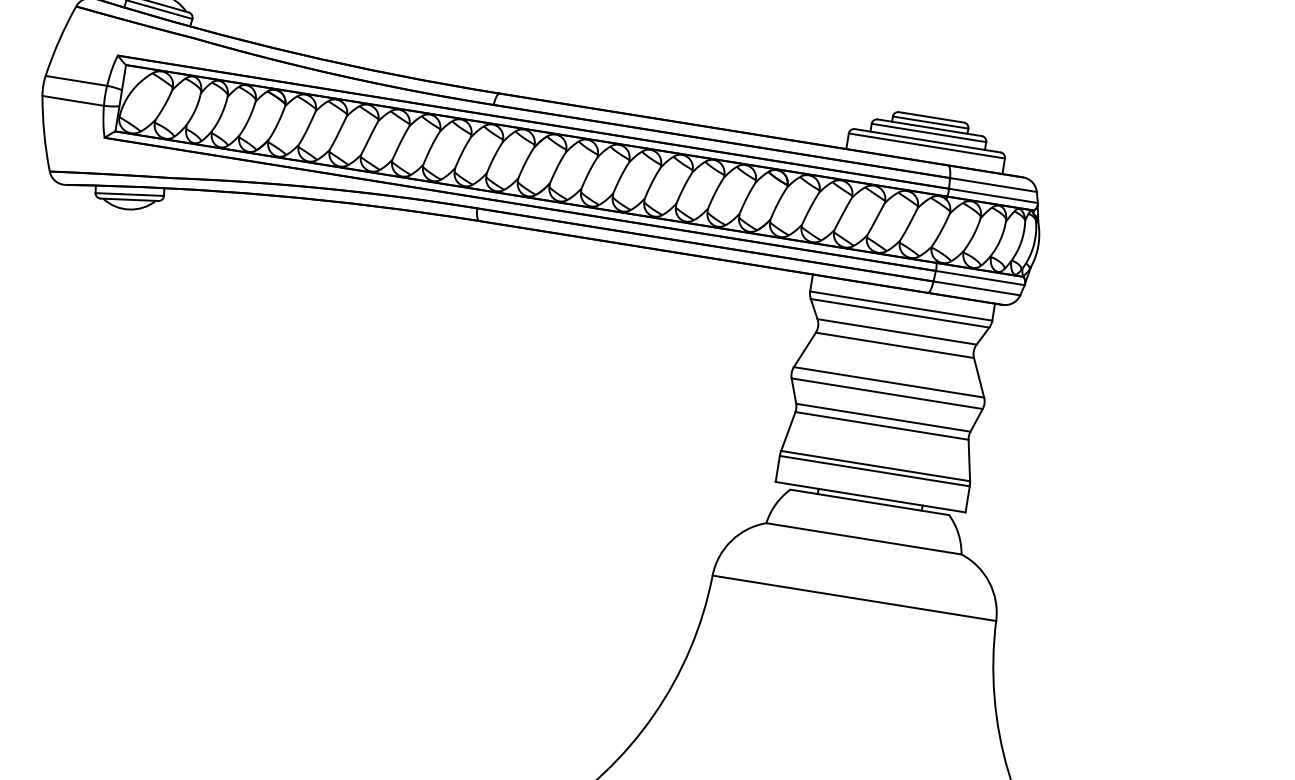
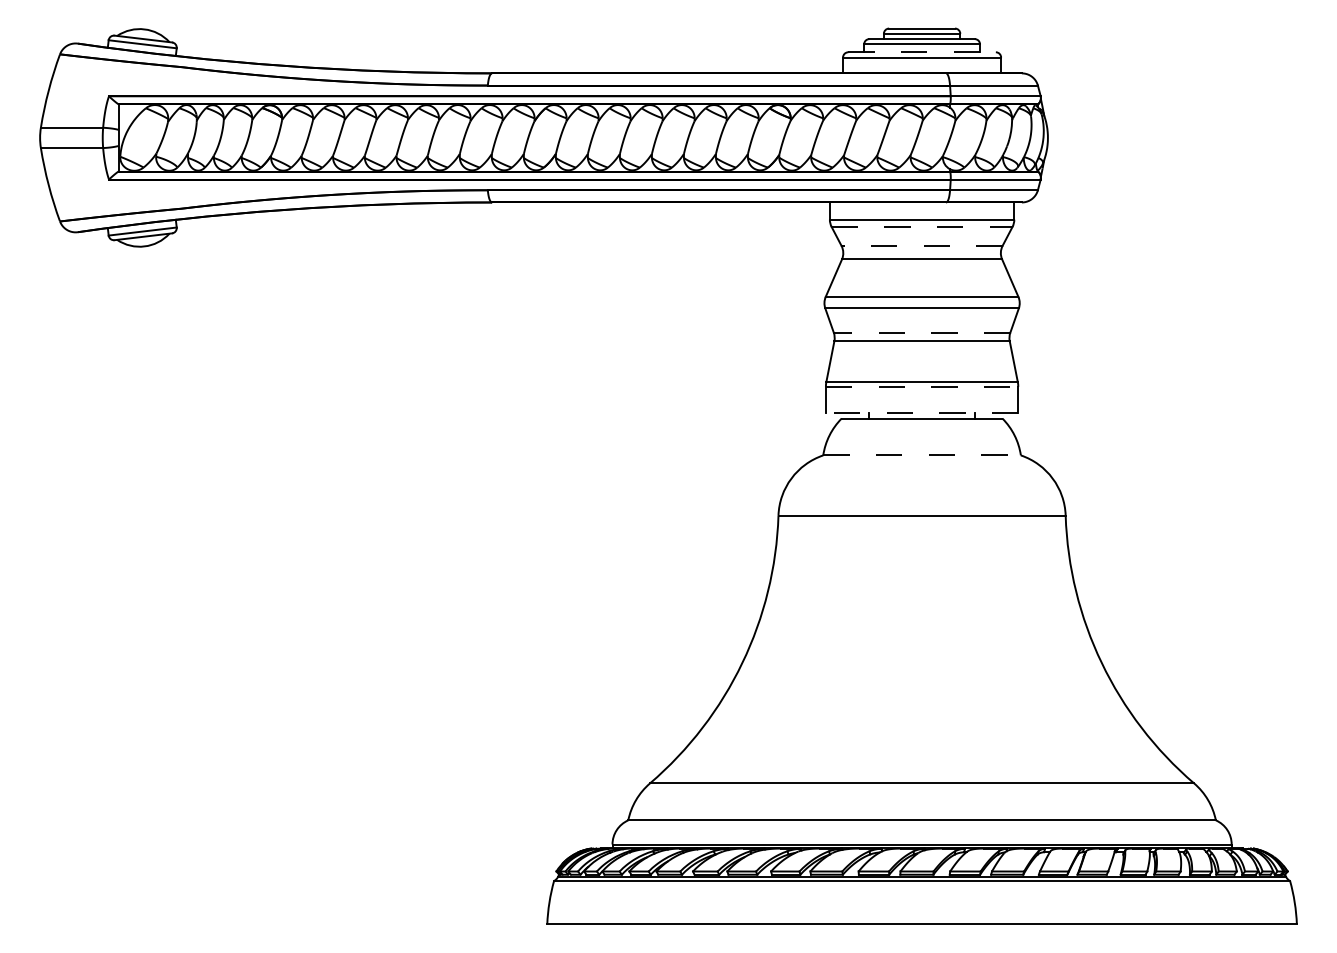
line: (928, 141) -> (922, 52), solid -> dashed
line: (900, 313) -> (922, 227), solid -> dashed
line: (897, 331) -> (922, 245), solid -> dashed
line: (882, 417) -> (921, 332), solid -> dashed
line: (875, 470) -> (922, 386), solid -> dashed
line: (870, 497) -> (921, 413), solid -> dashed
line: (864, 538) -> (922, 455), solid -> dashed

